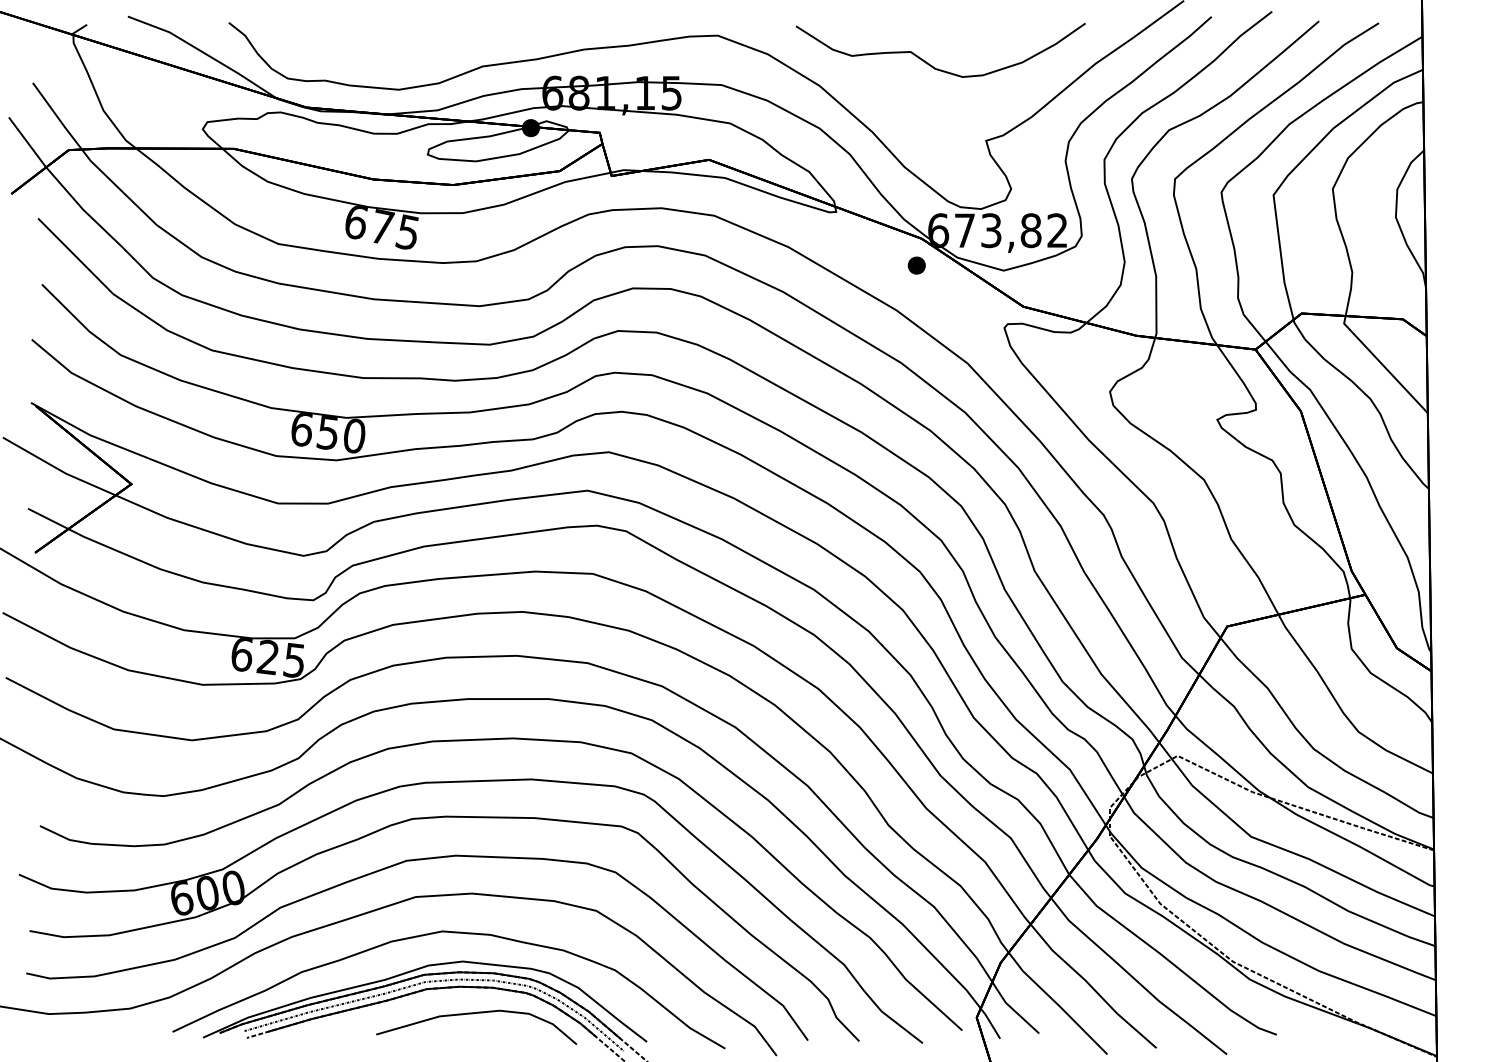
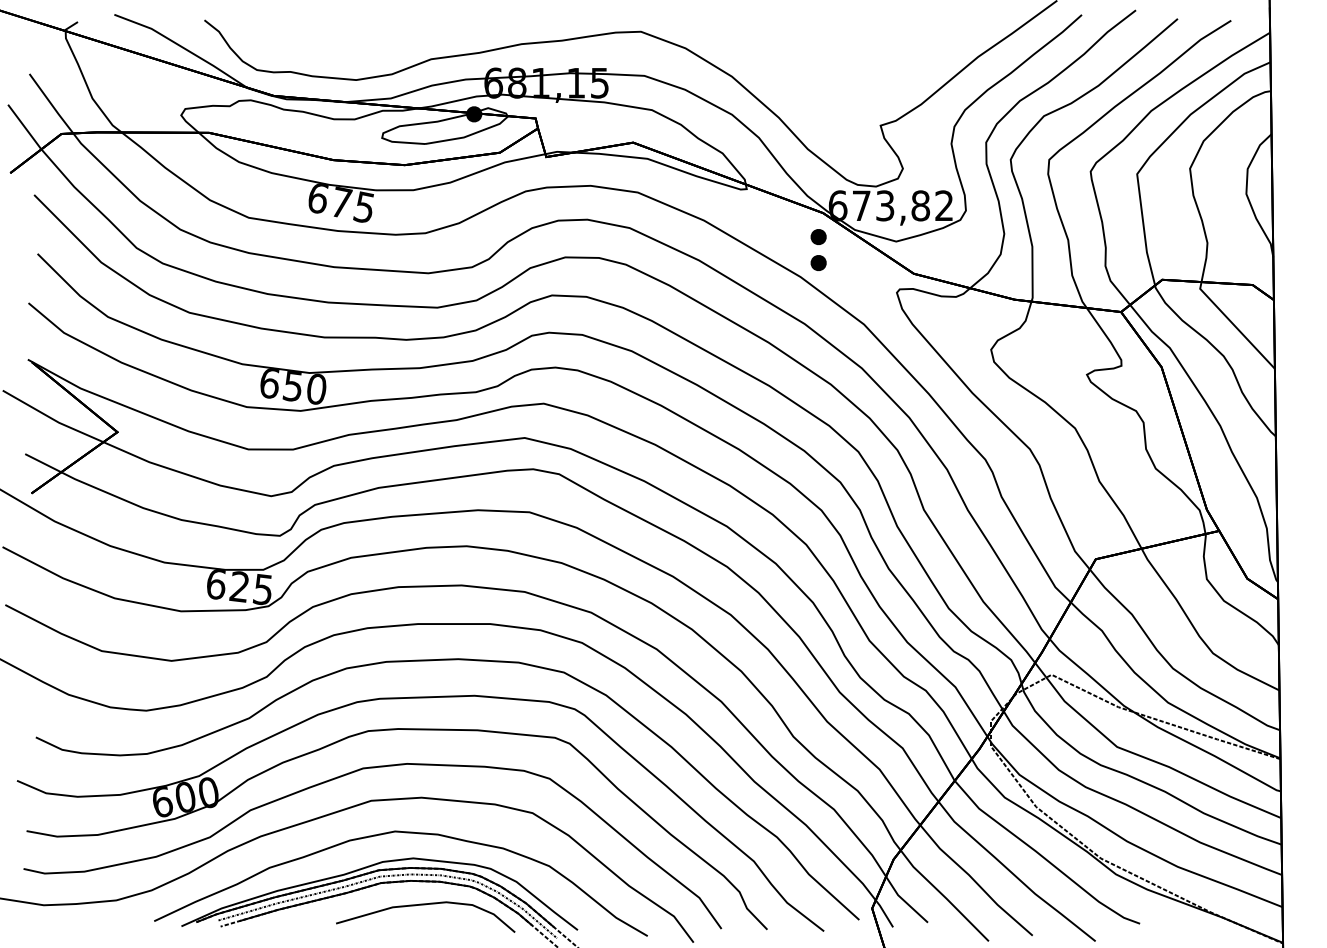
curve: (931, 64) -> (831, 57), removed
part: (916, 294) -> (818, 262), added

